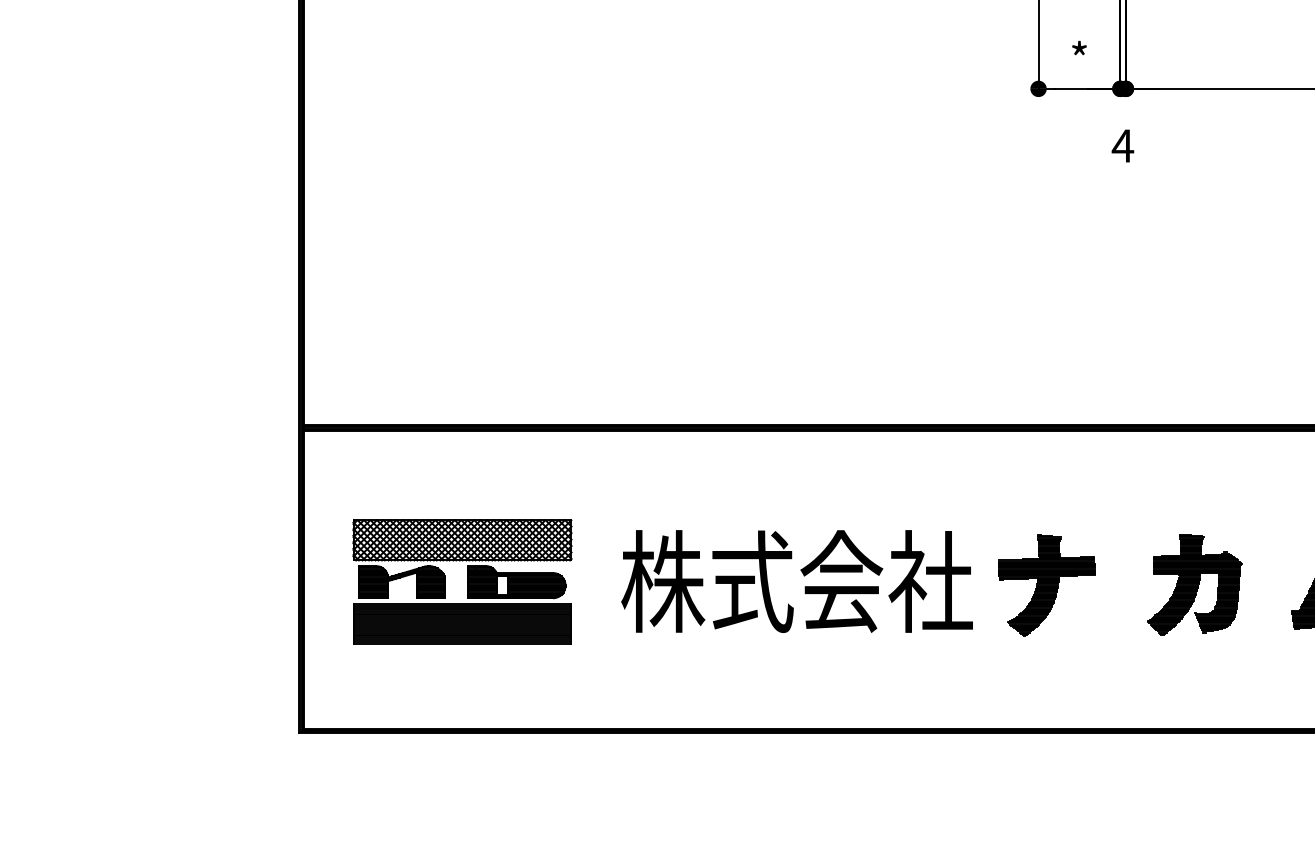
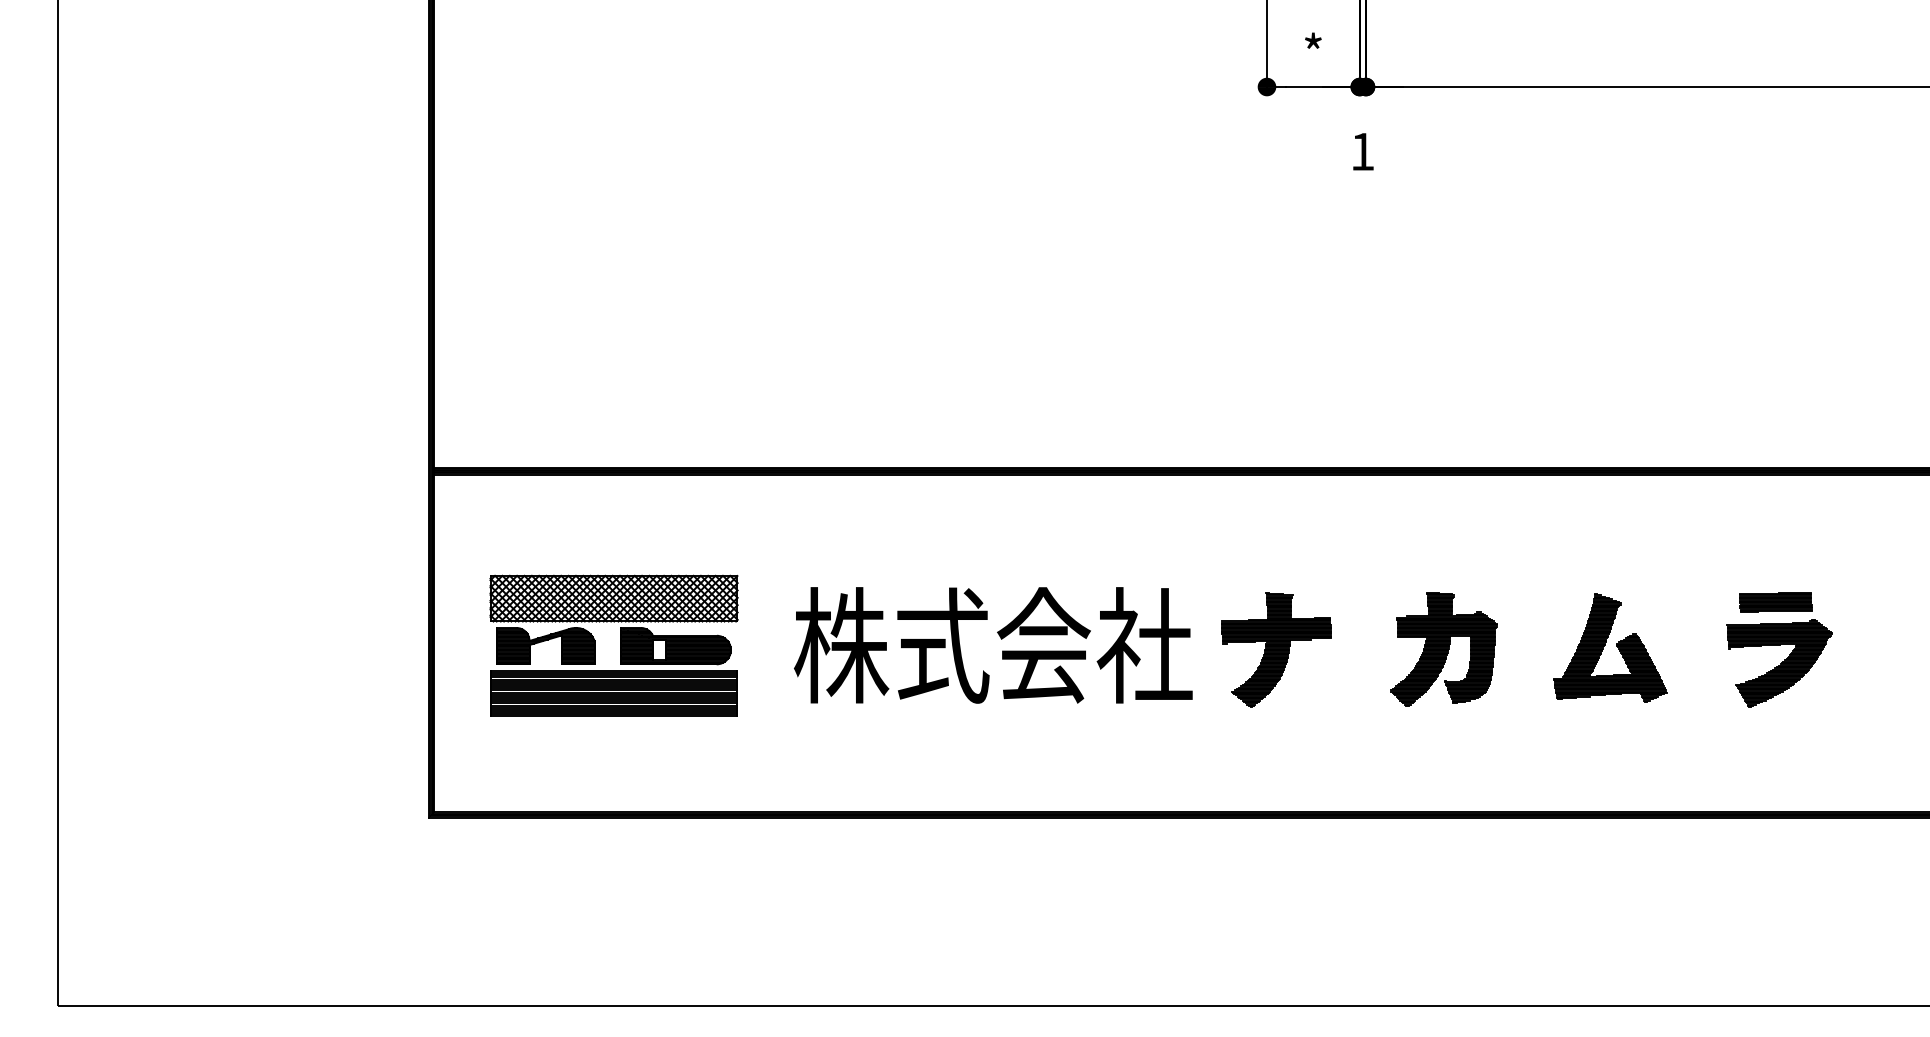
text: (1122, 145) -> (1362, 151), 4 -> 1

